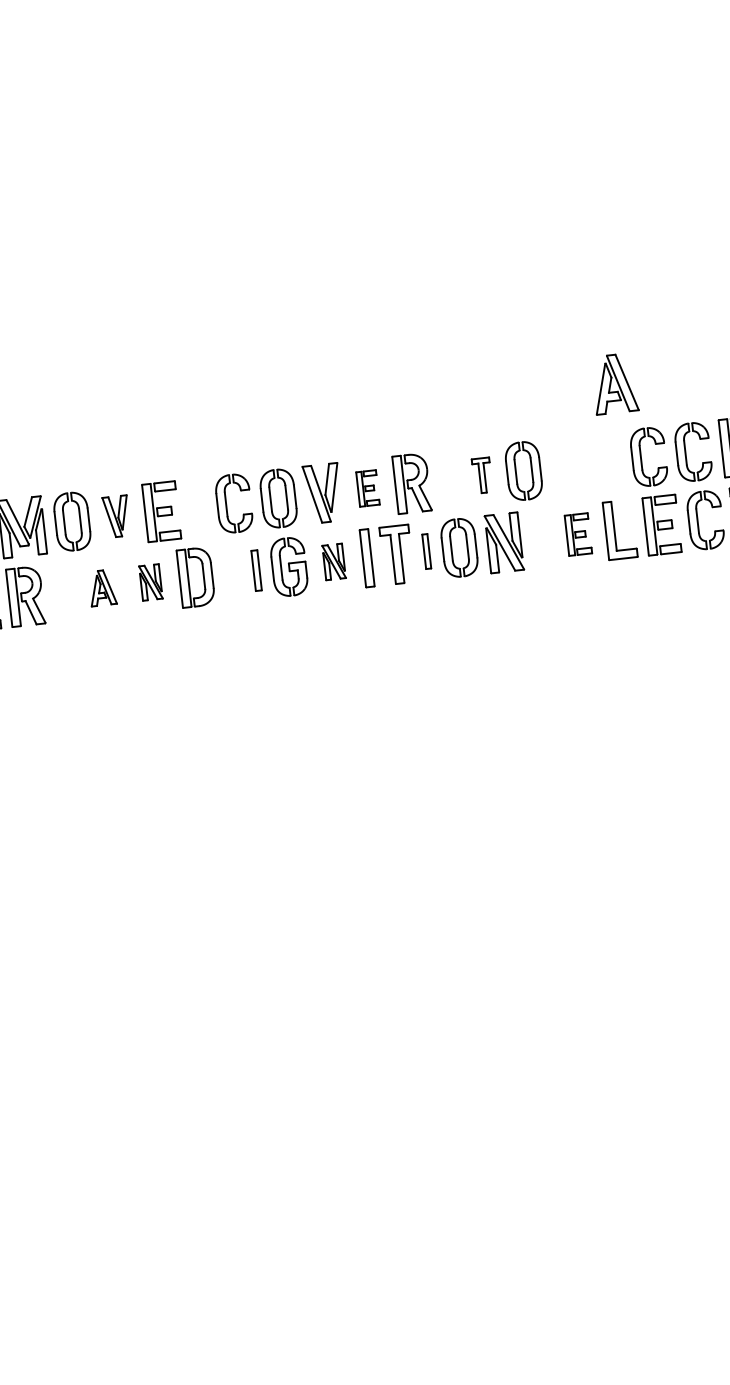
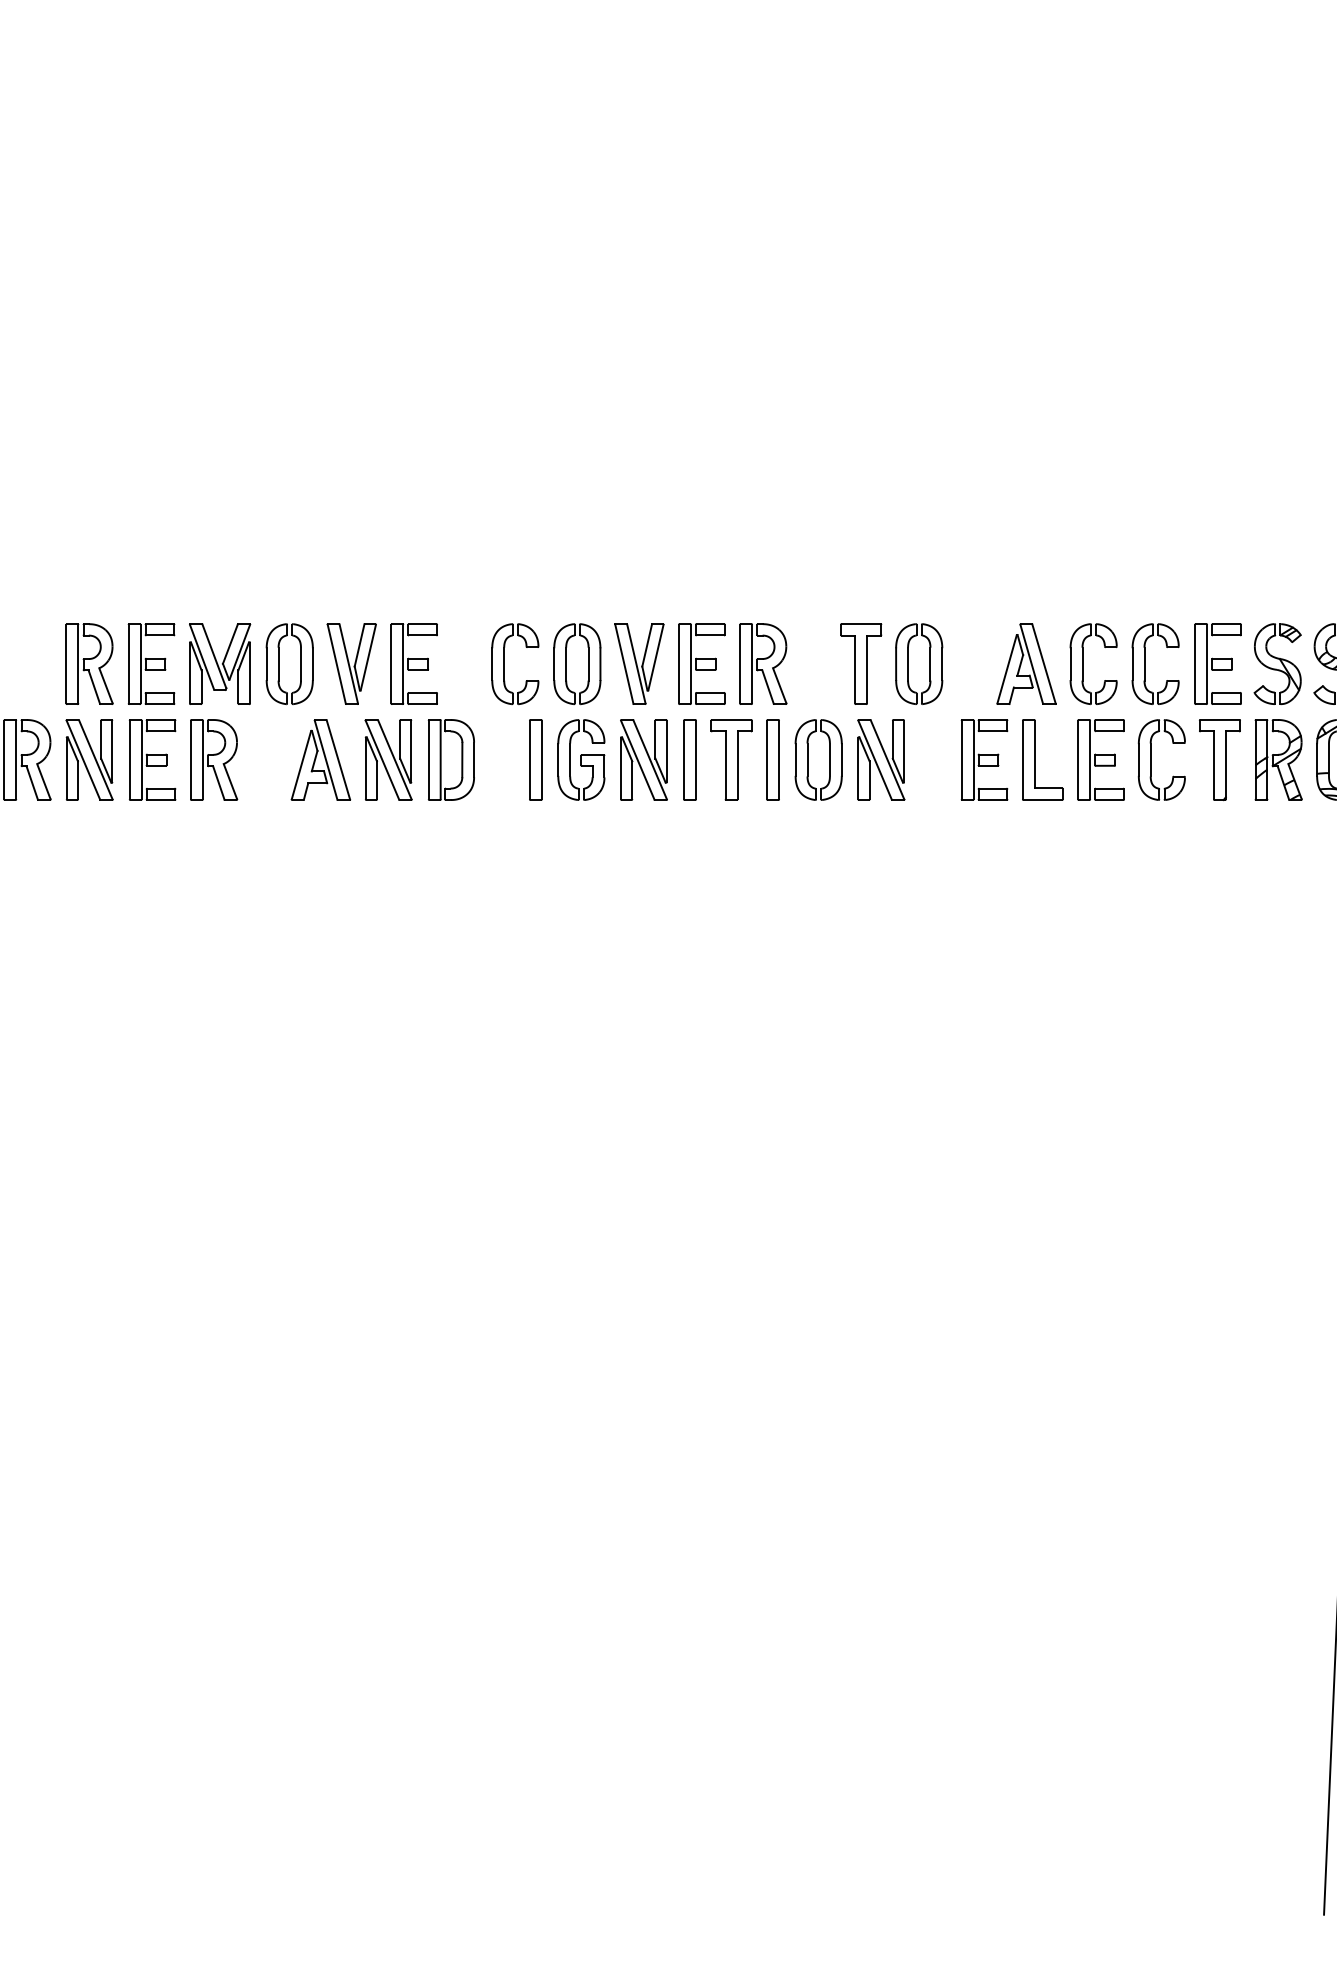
part: (614, 383) -> (1026, 663), moved
part: (482, 475) -> (861, 663), size x1.67
part: (367, 488) -> (701, 663), size x1.67
part: (116, 516) -> (351, 663), size x1.43
part: (578, 534) -> (984, 759), size x1.43
part: (426, 551) -> (772, 759), size x1.67
part: (333, 561) -> (643, 759), size x1.67
part: (256, 570) -> (535, 759), size x1.43
part: (150, 582) -> (388, 759), size x1.67
part: (102, 587) -> (320, 759), size x1.67

